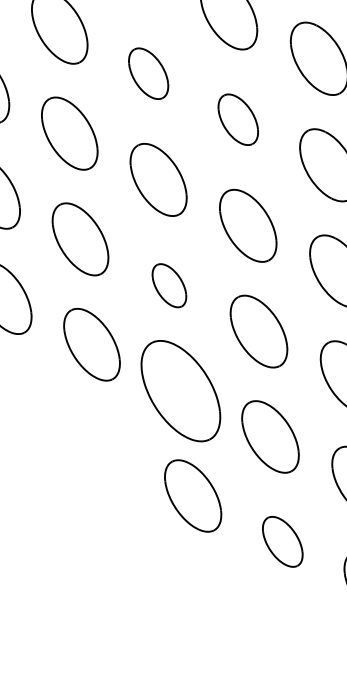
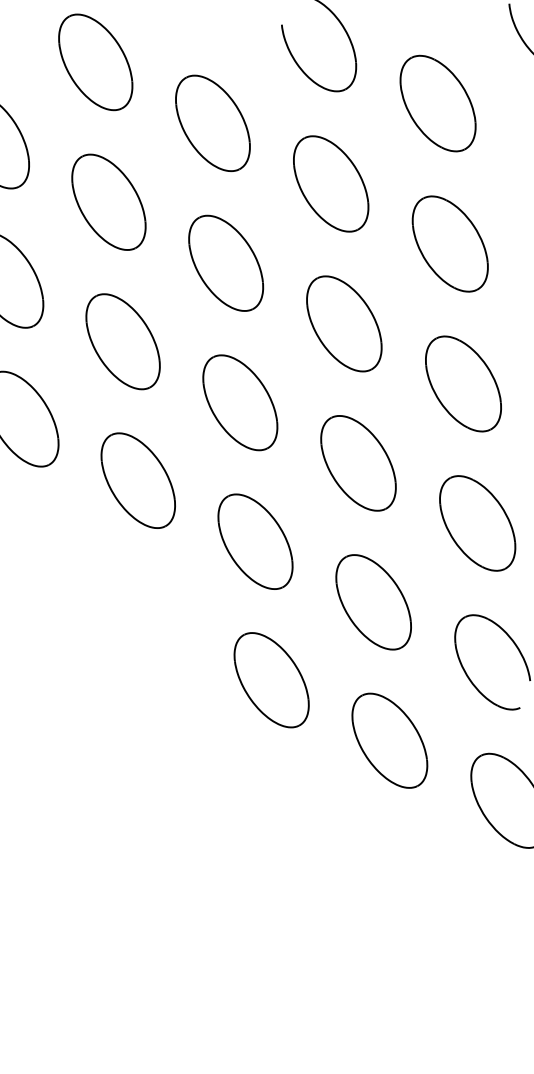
part: (148, 73) -> (212, 122), size x1.43
part: (238, 119) -> (331, 183), size x1.43
part: (169, 285) -> (240, 402), size x1.67
part: (180, 390) -> (255, 541), size x0.71
part: (282, 541) -> (389, 740), size x1.43

